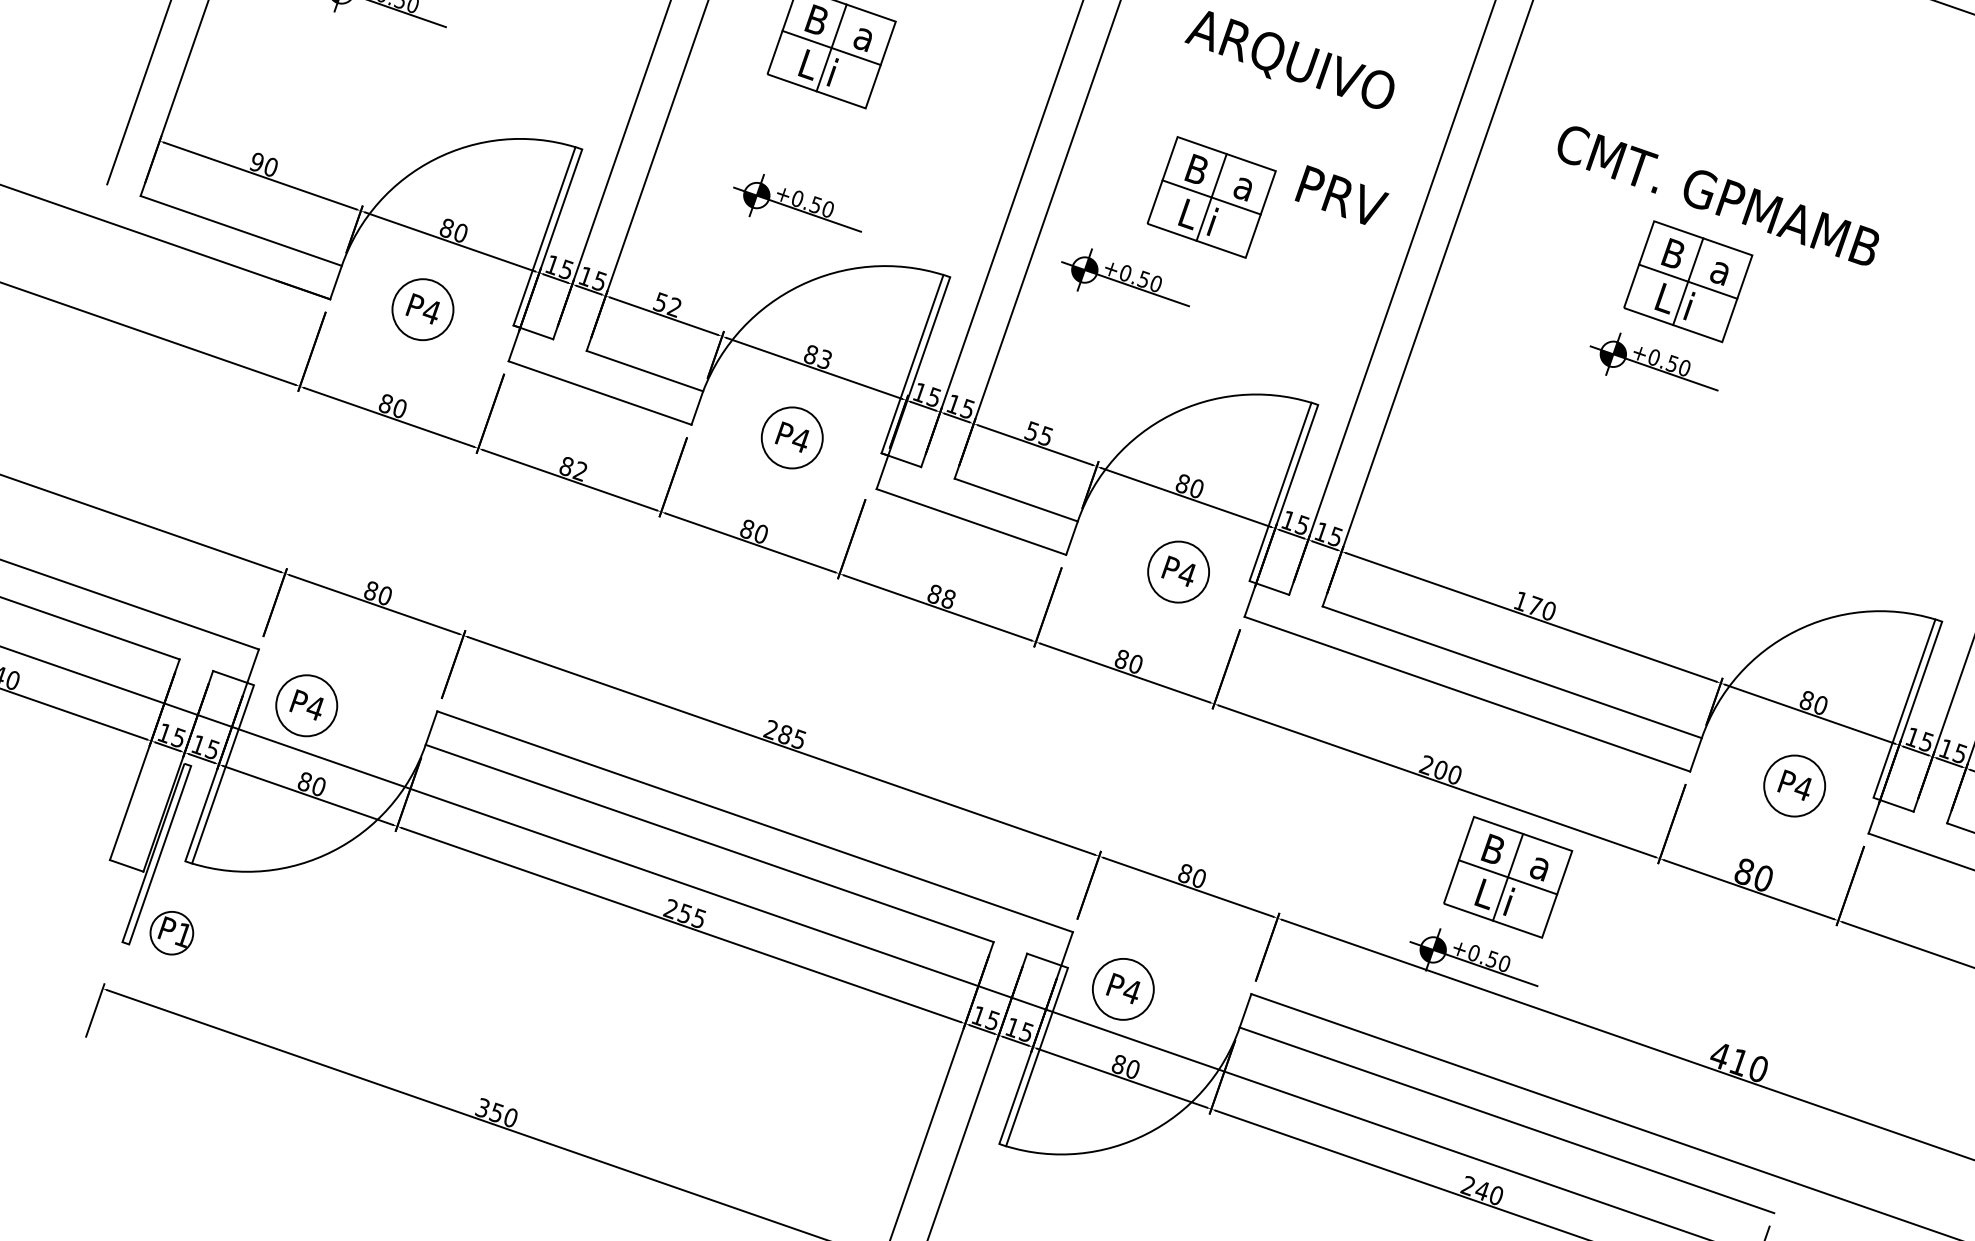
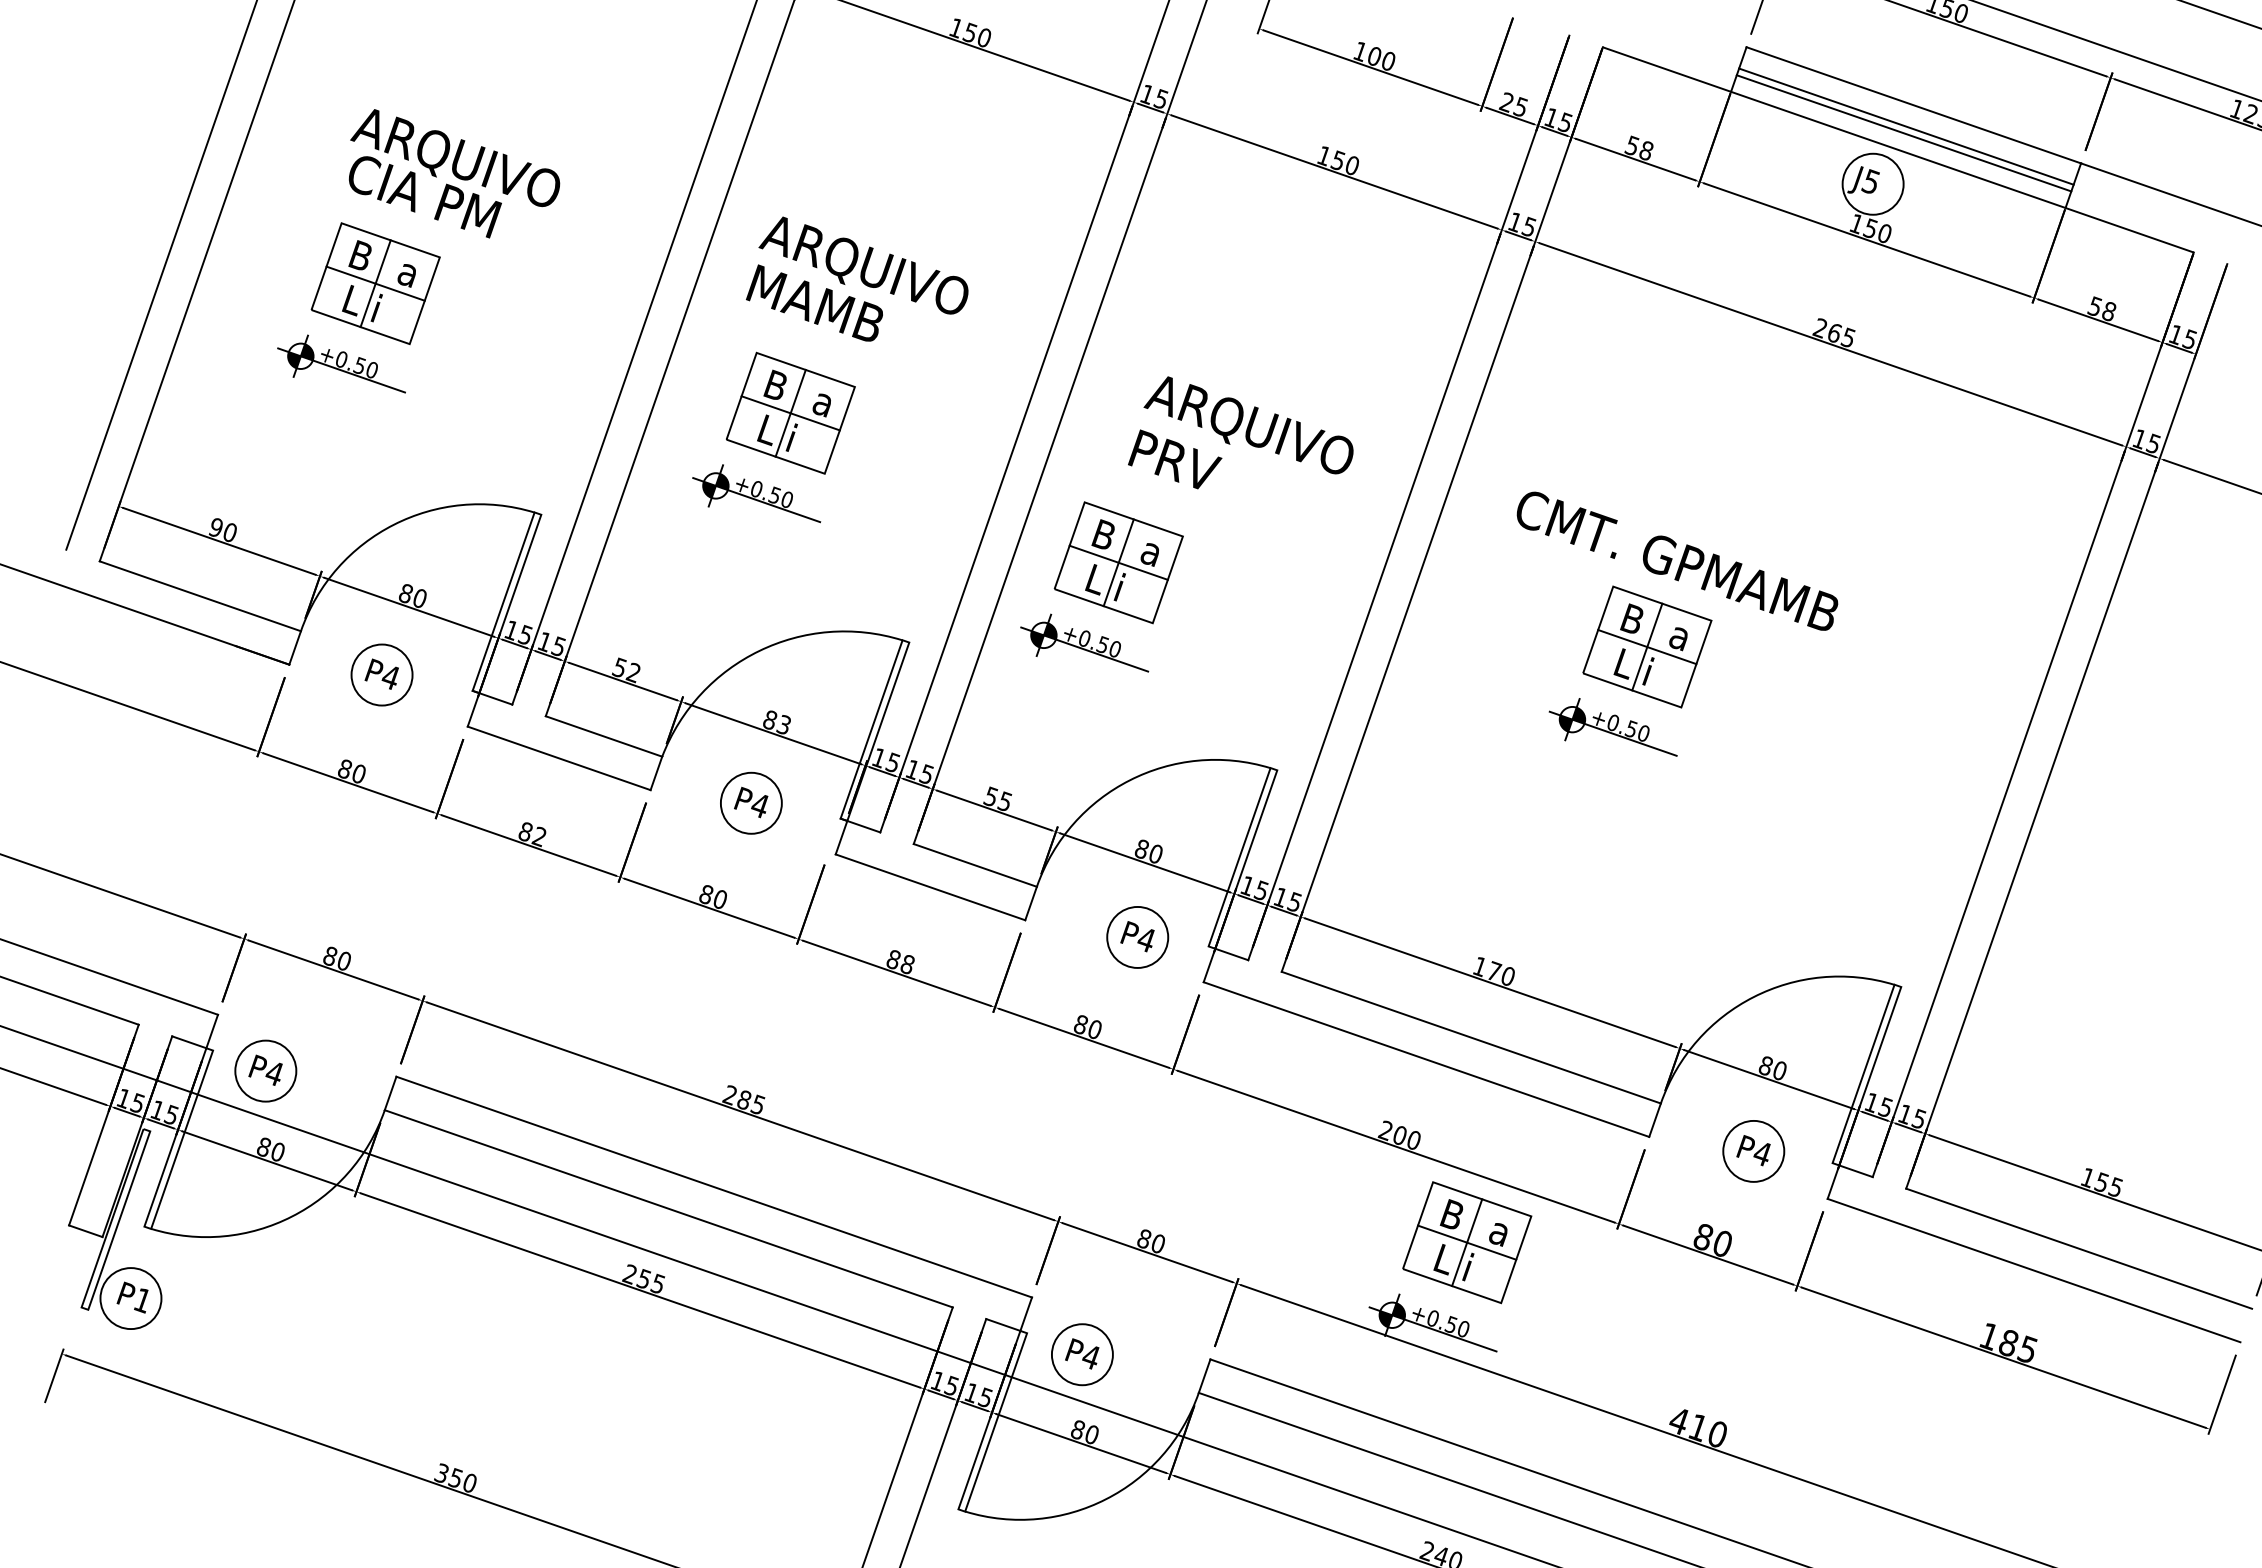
text: (1342, 195) -> (1175, 459), moved
part: (1211, 197) -> (1118, 562), moved
part: (797, 203) -> (756, 493), moved
circle: (171, 933) -> (130, 1298), size x1.43

